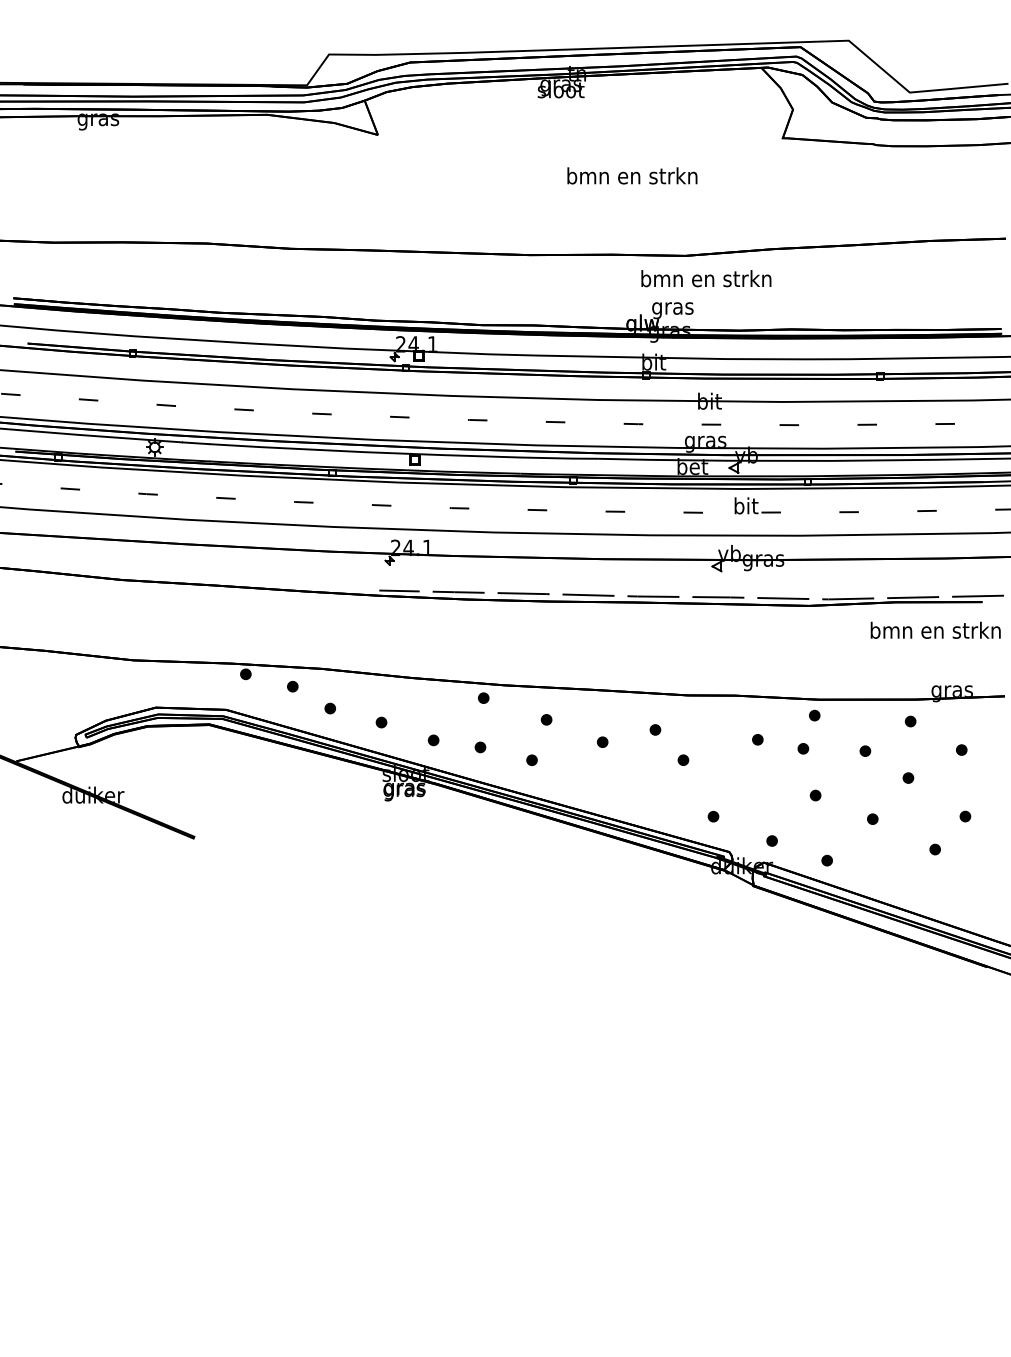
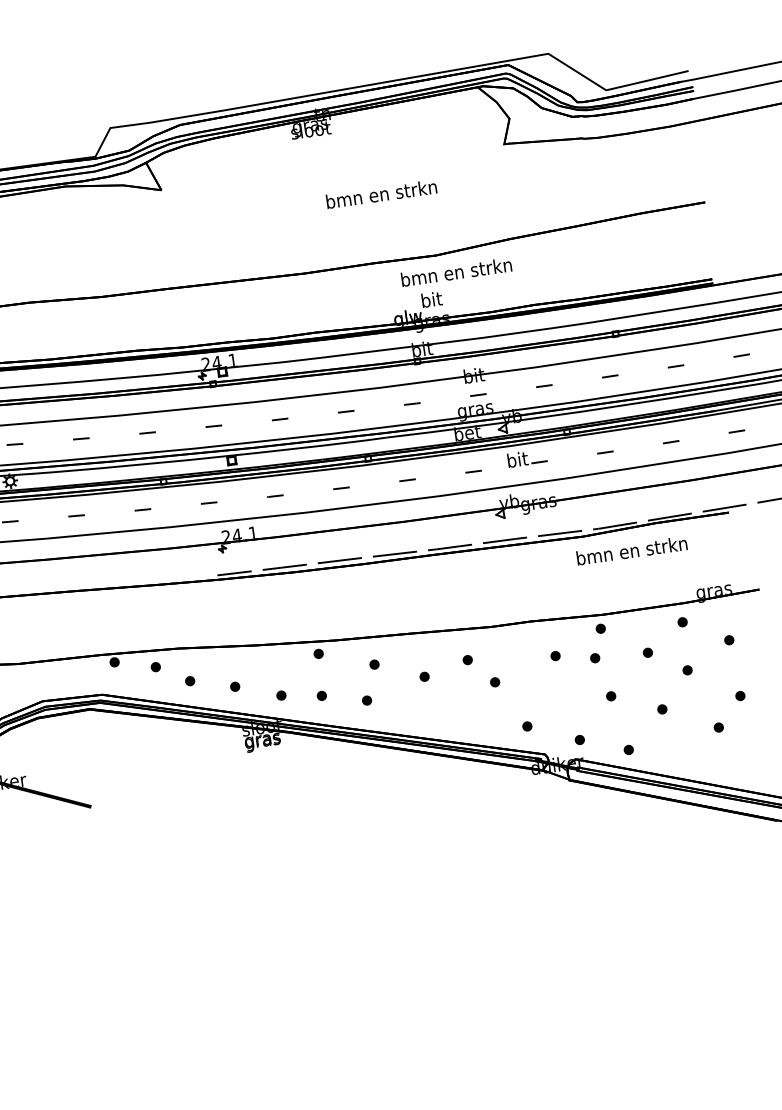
text: (672, 308) -> (431, 301), gras -> bit
text: (935, 629) -> (631, 550), moved

